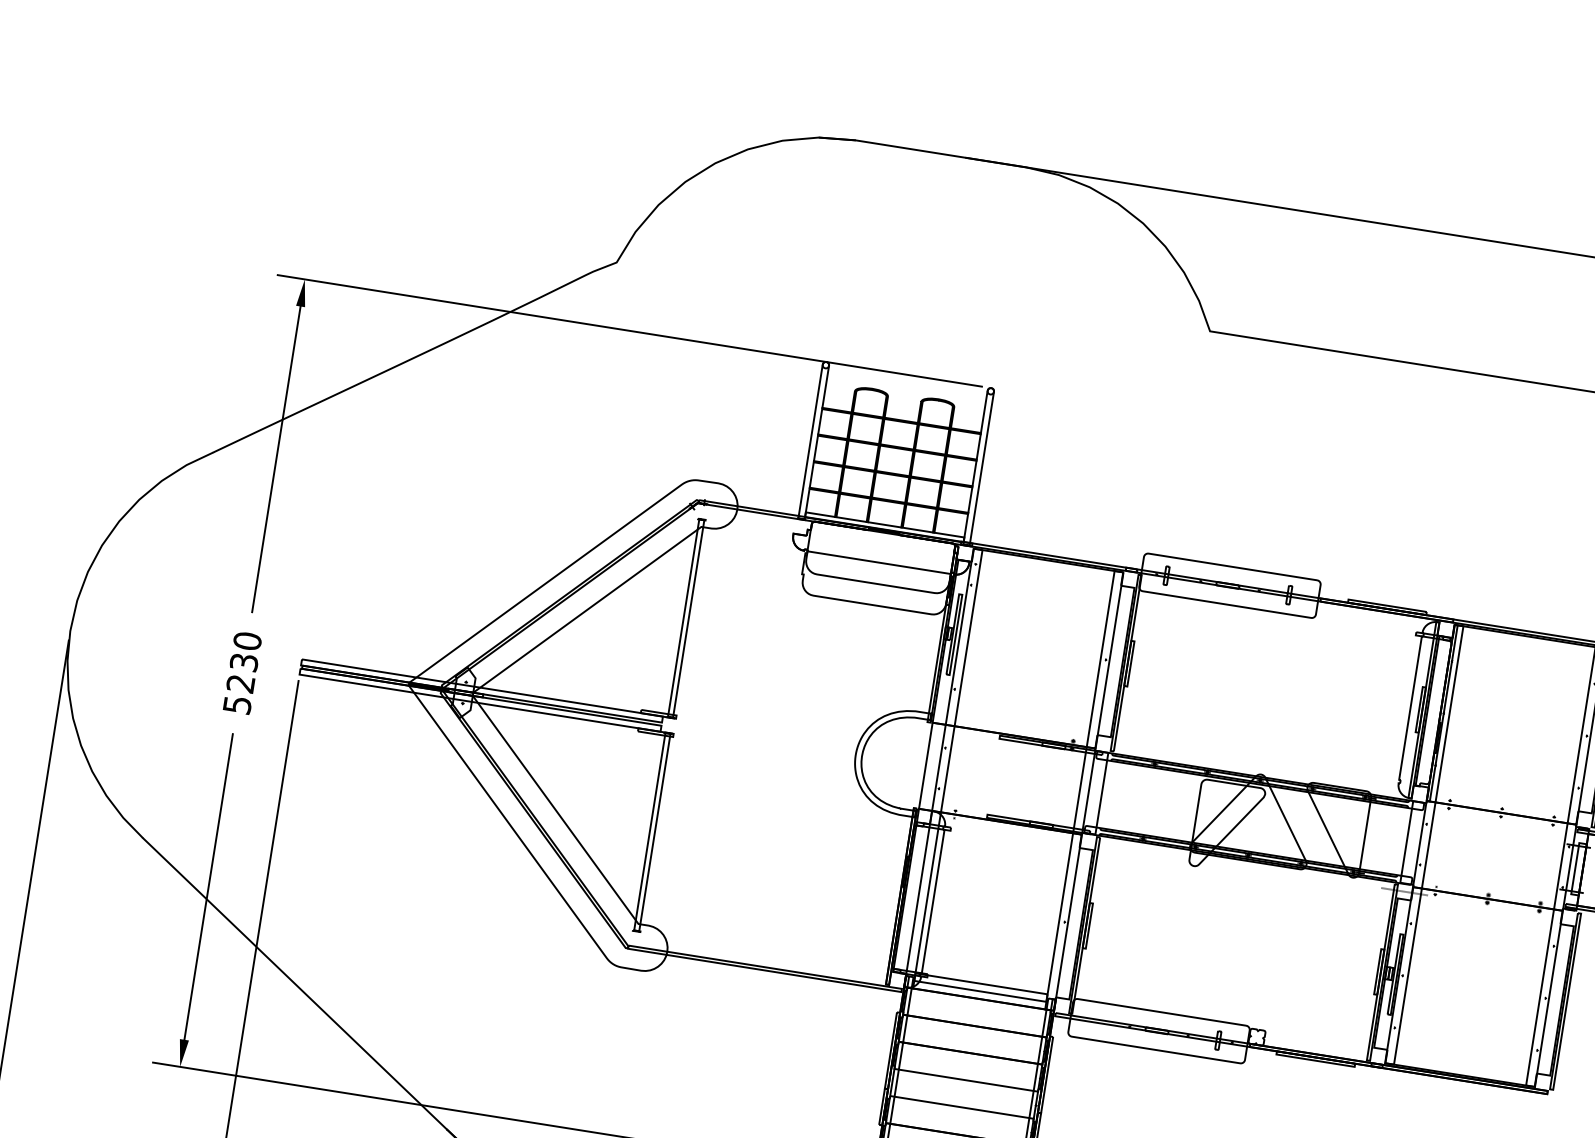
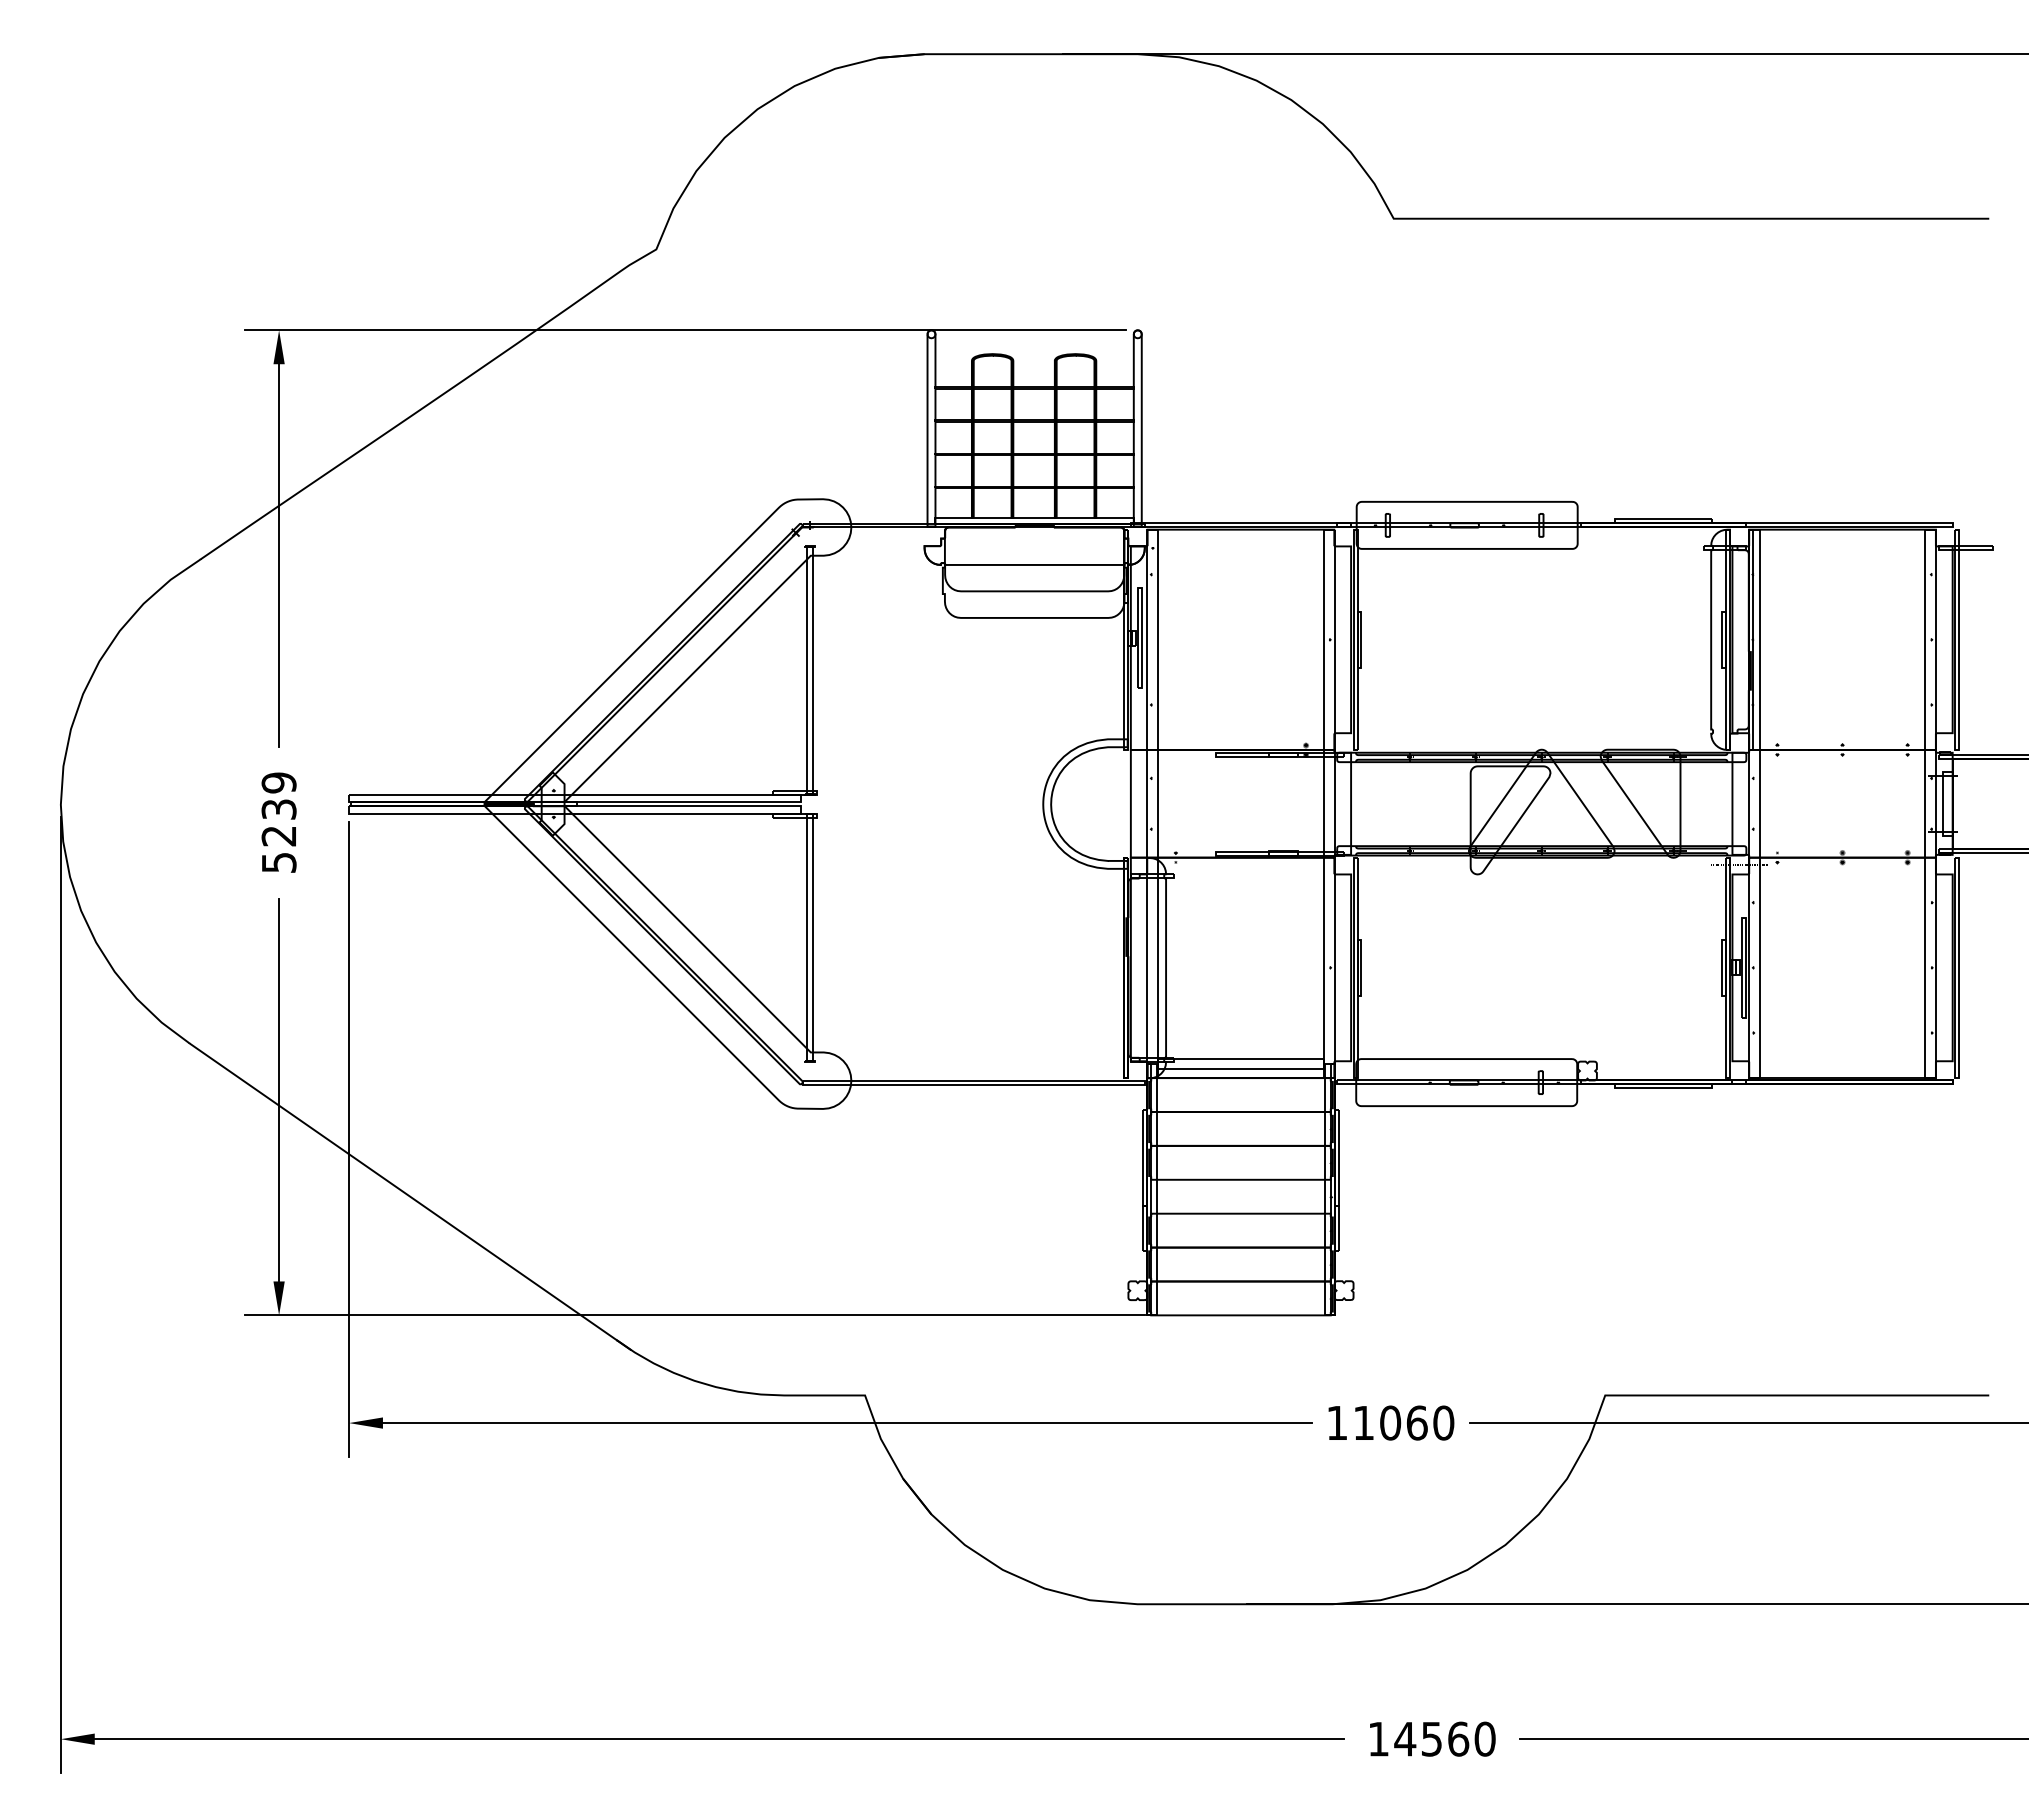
text: (247, 640) -> (278, 782), 5230 -> 5239

